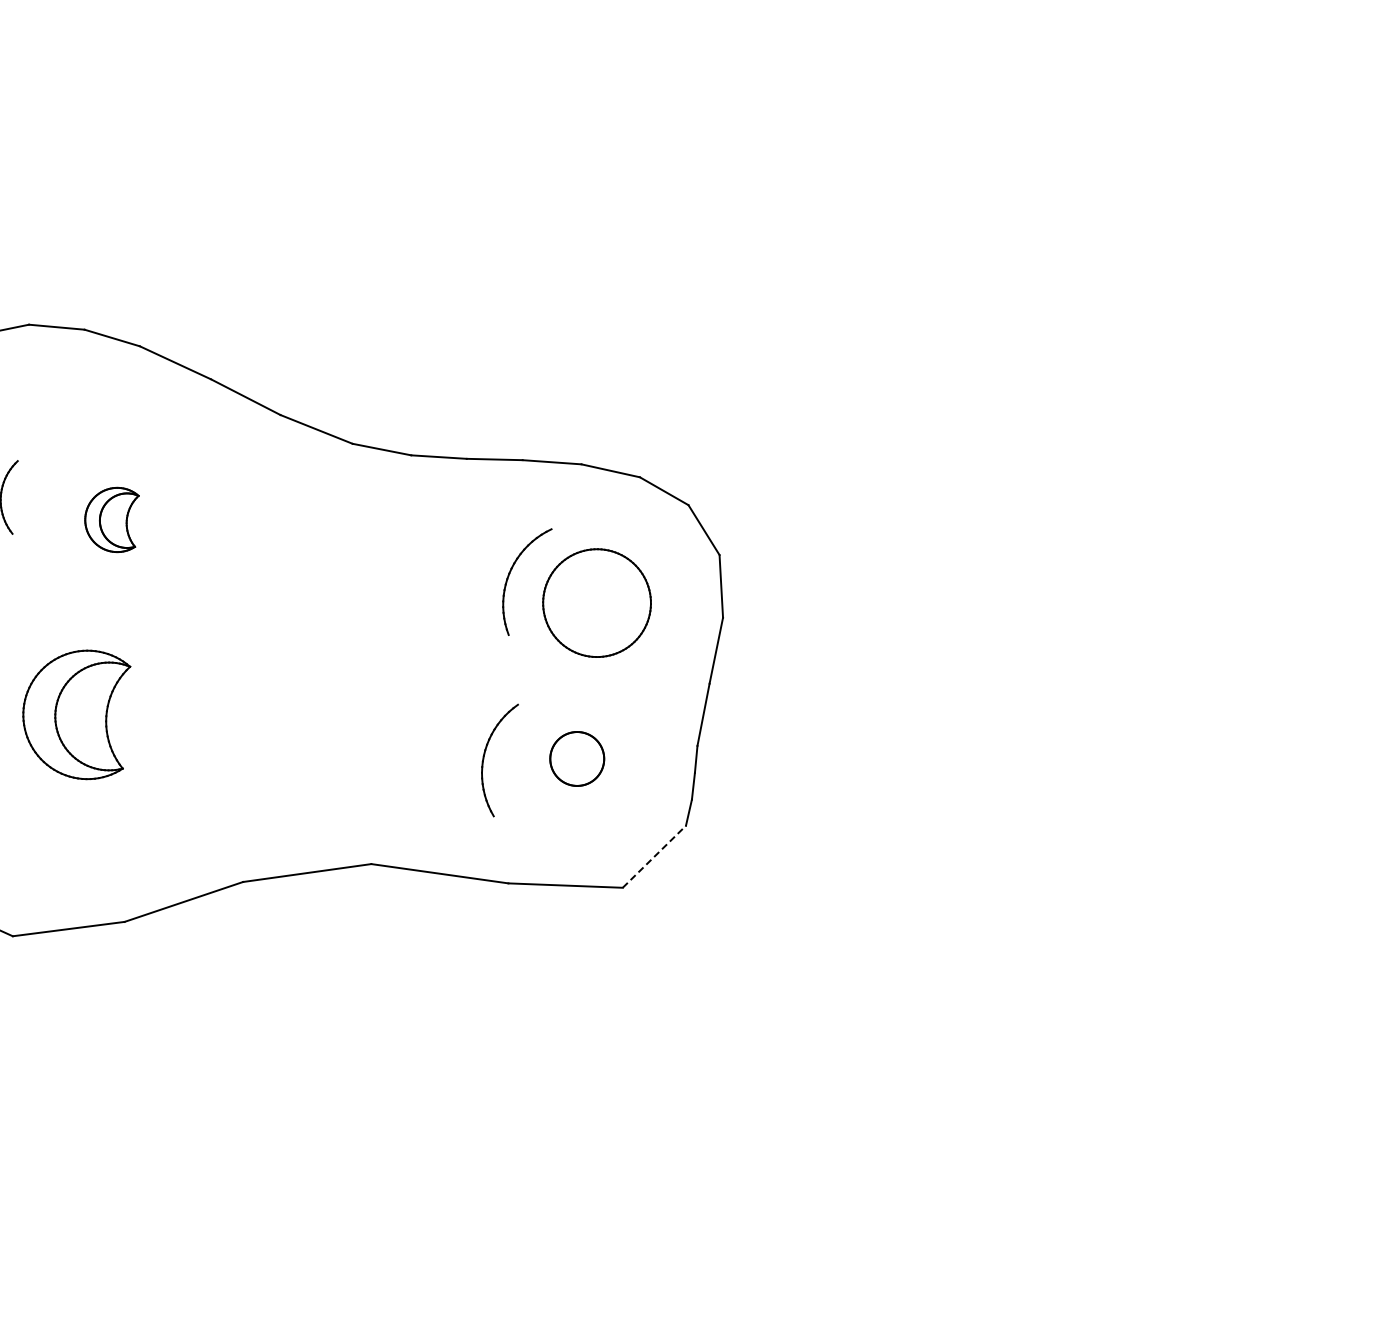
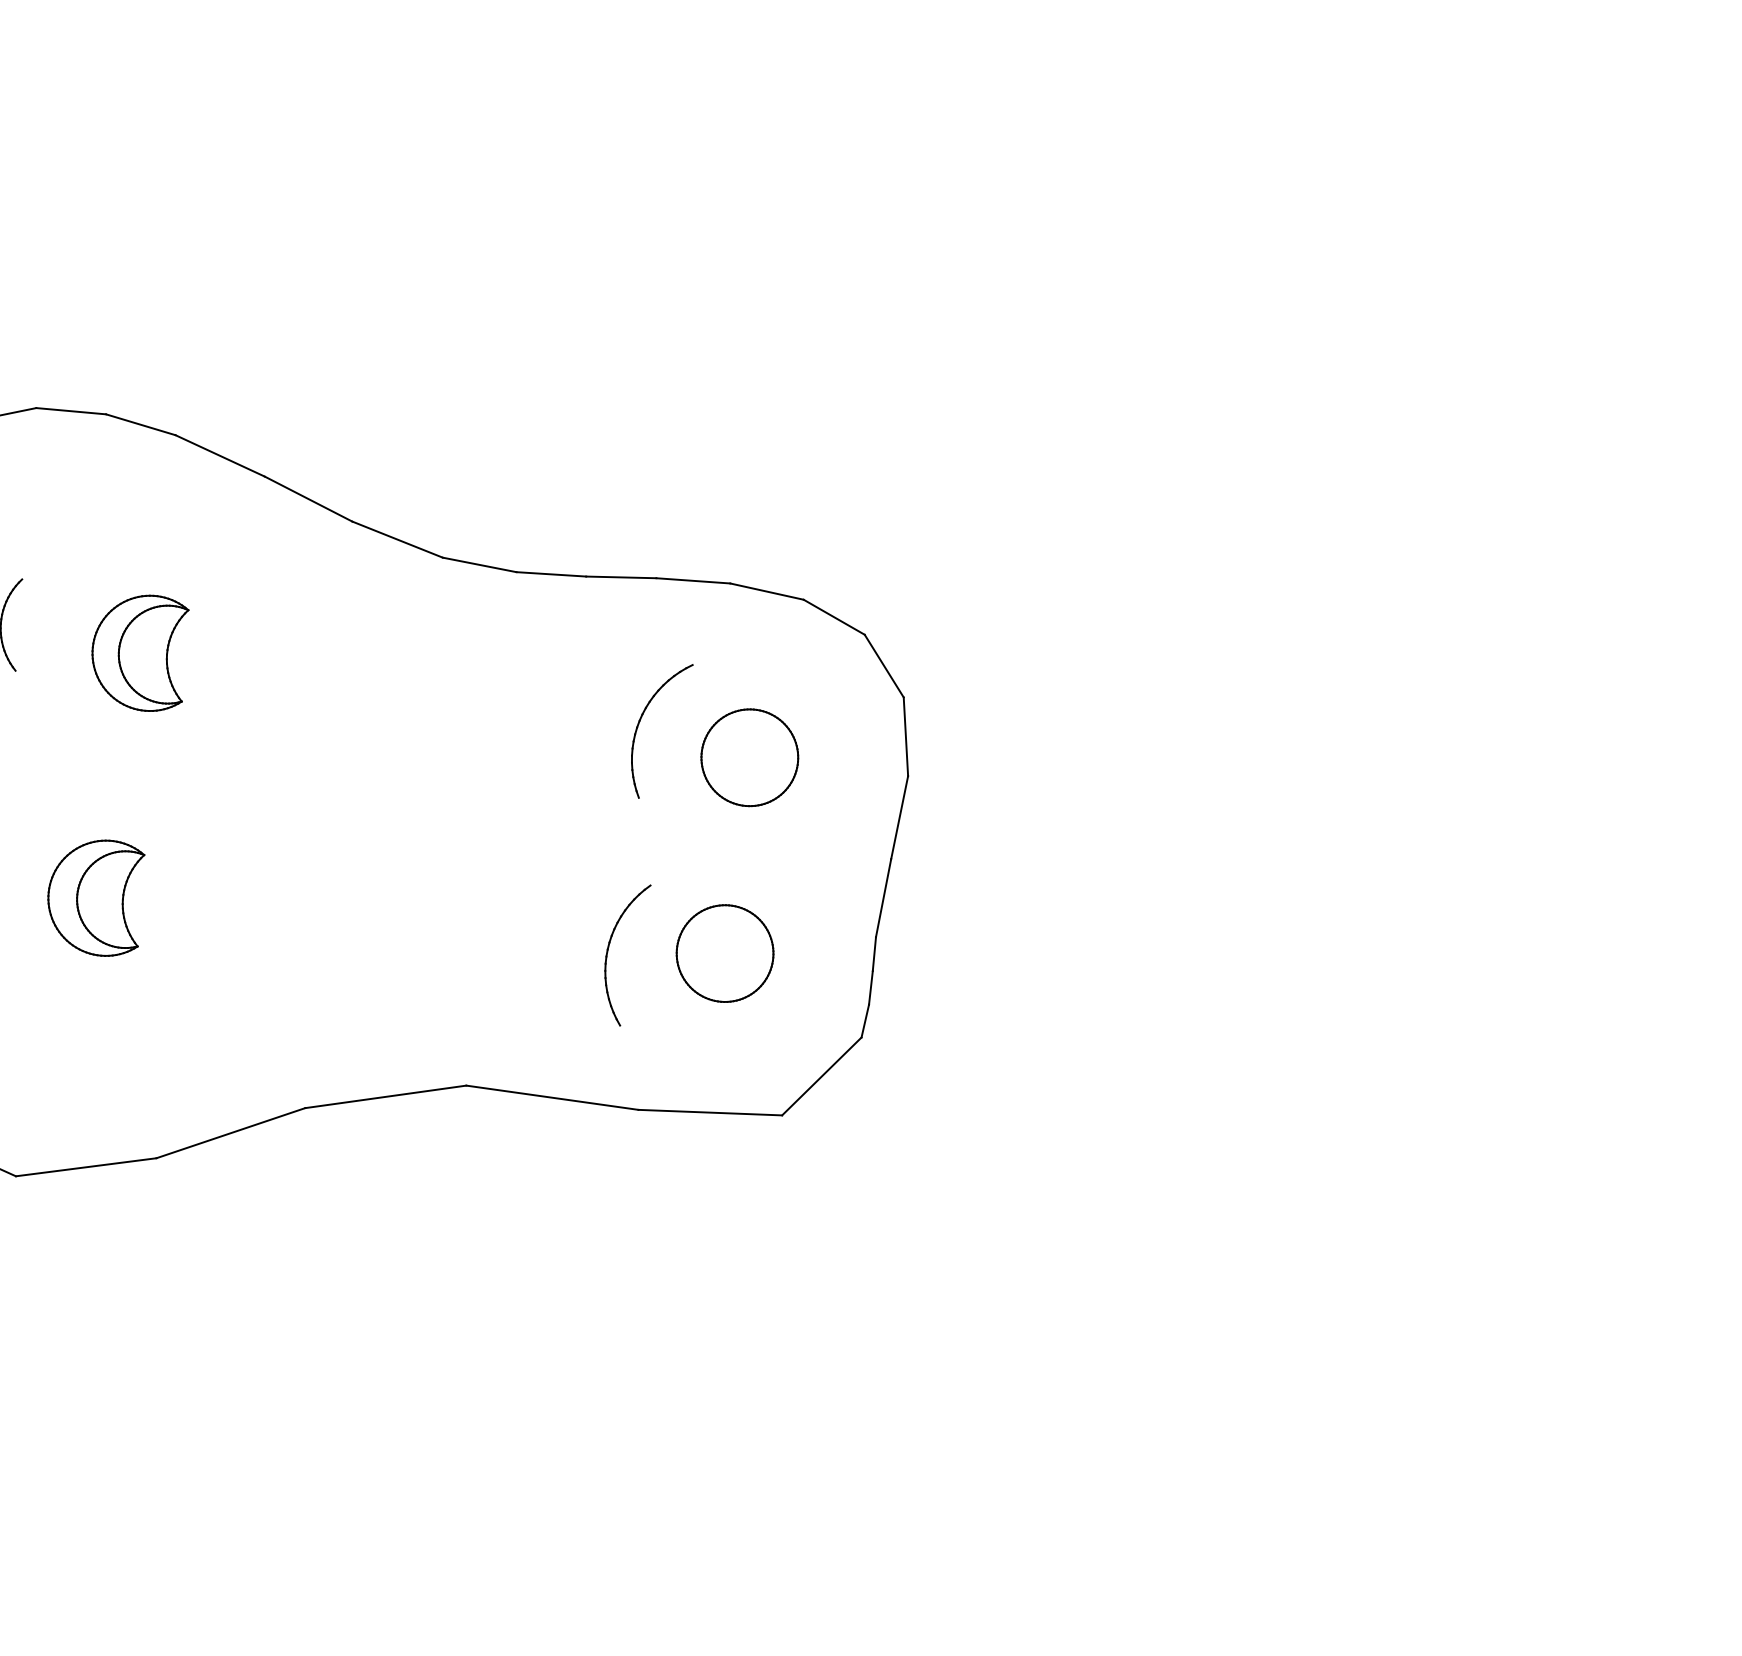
part: (111, 519) -> (139, 652), size x1.43
part: (596, 602) -> (749, 757), size x0.71
part: (76, 714) -> (95, 897), size x0.71
part: (576, 758) -> (724, 952), size x1.43
line: (654, 856) -> (822, 1076), dashed -> solid

